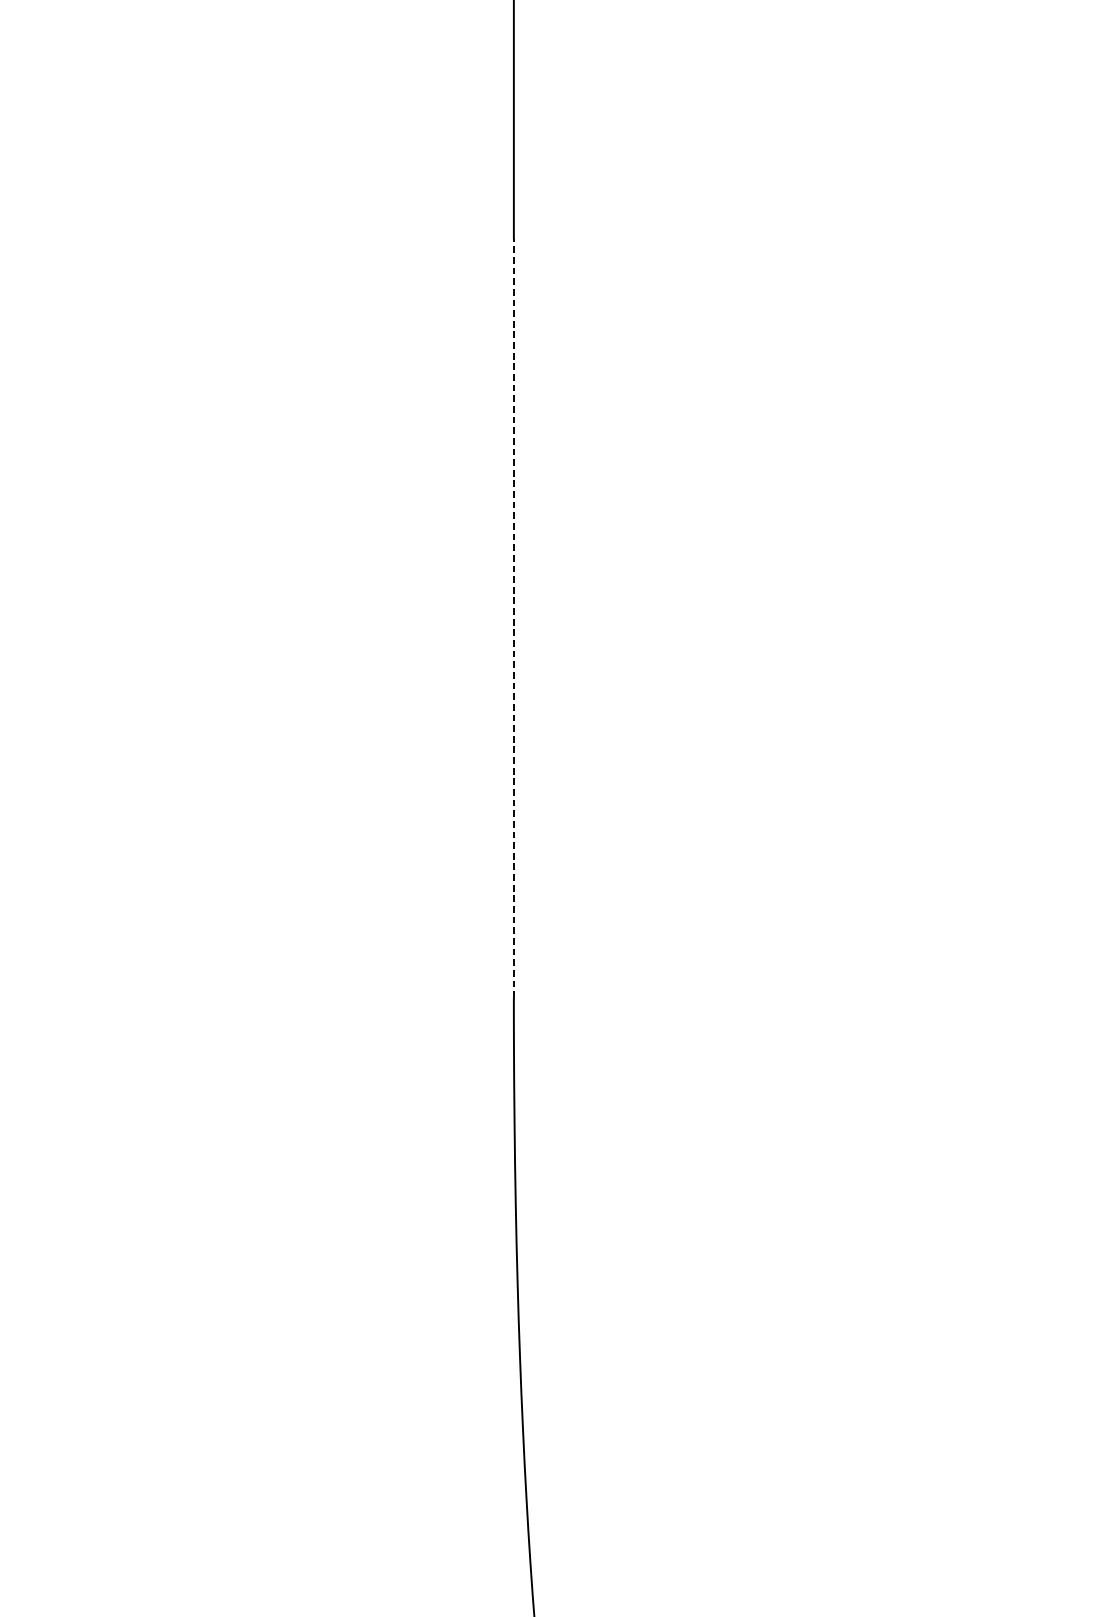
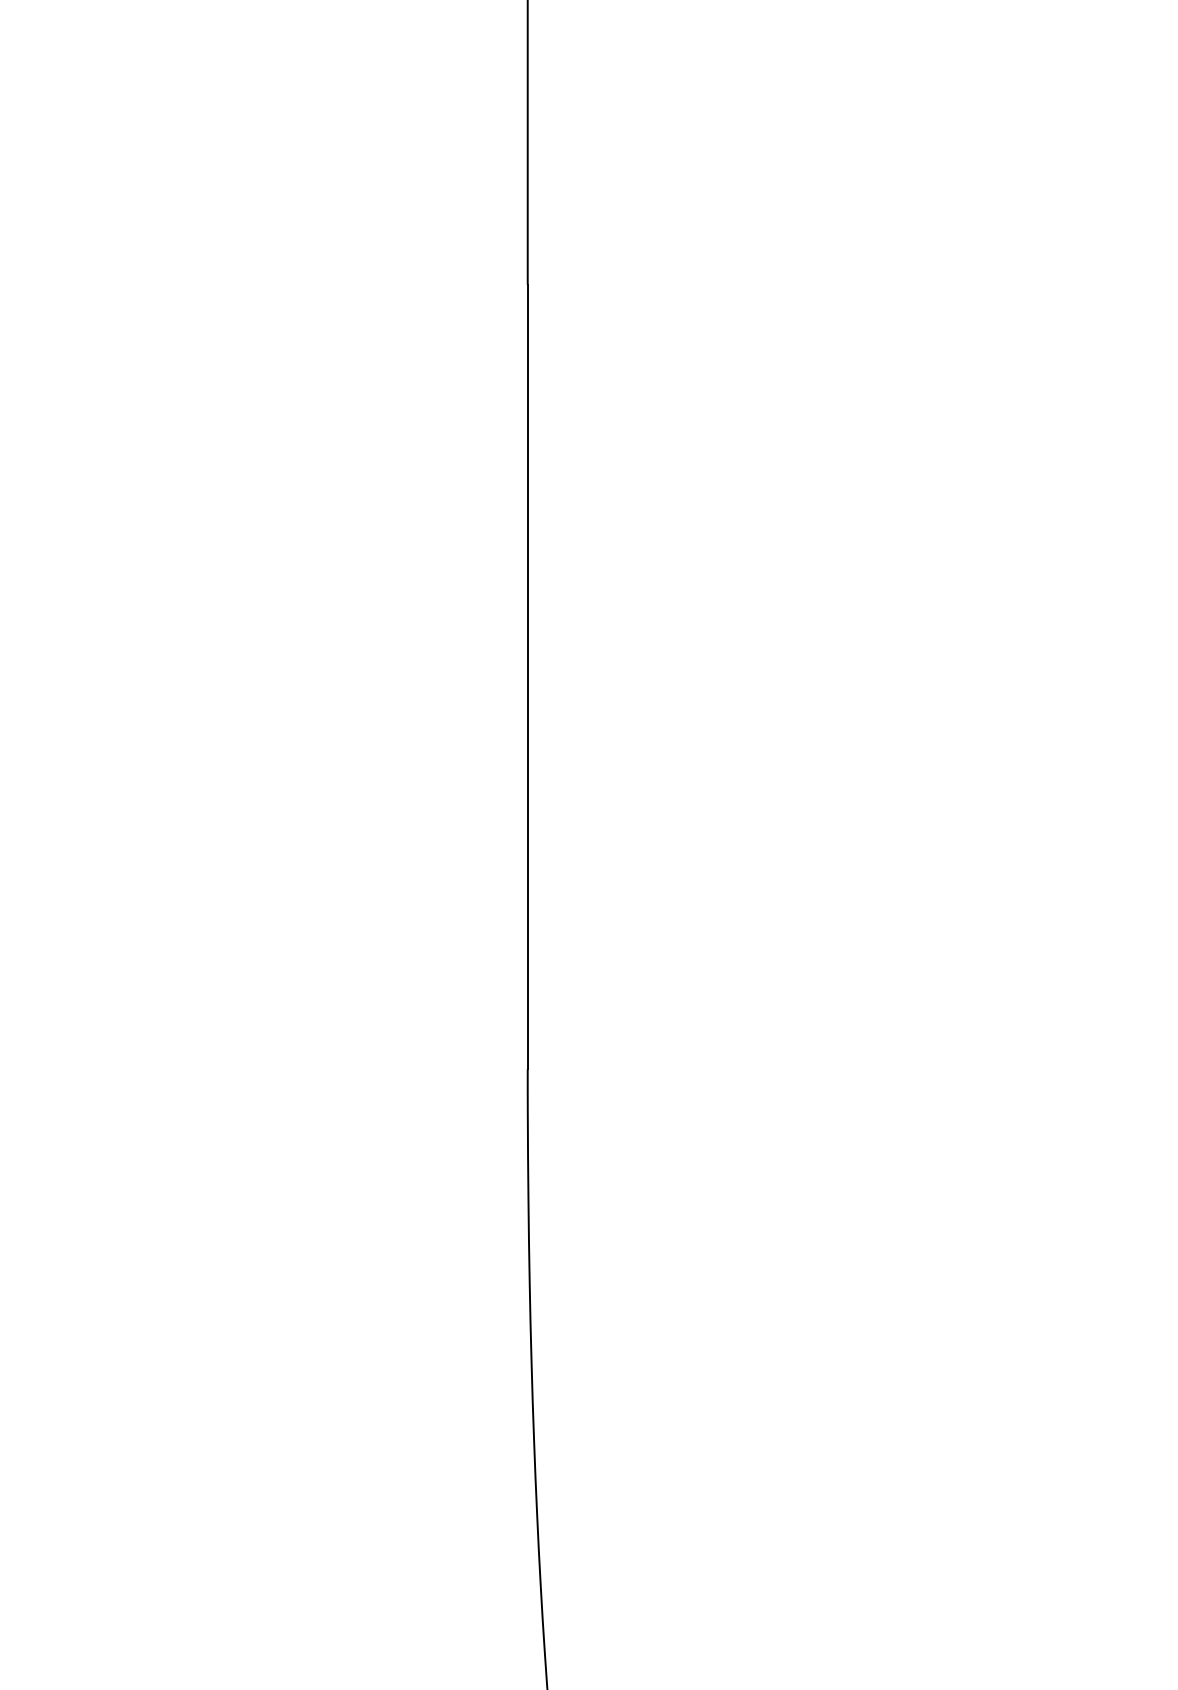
line: (513, 618) -> (527, 676), dashed -> solid

